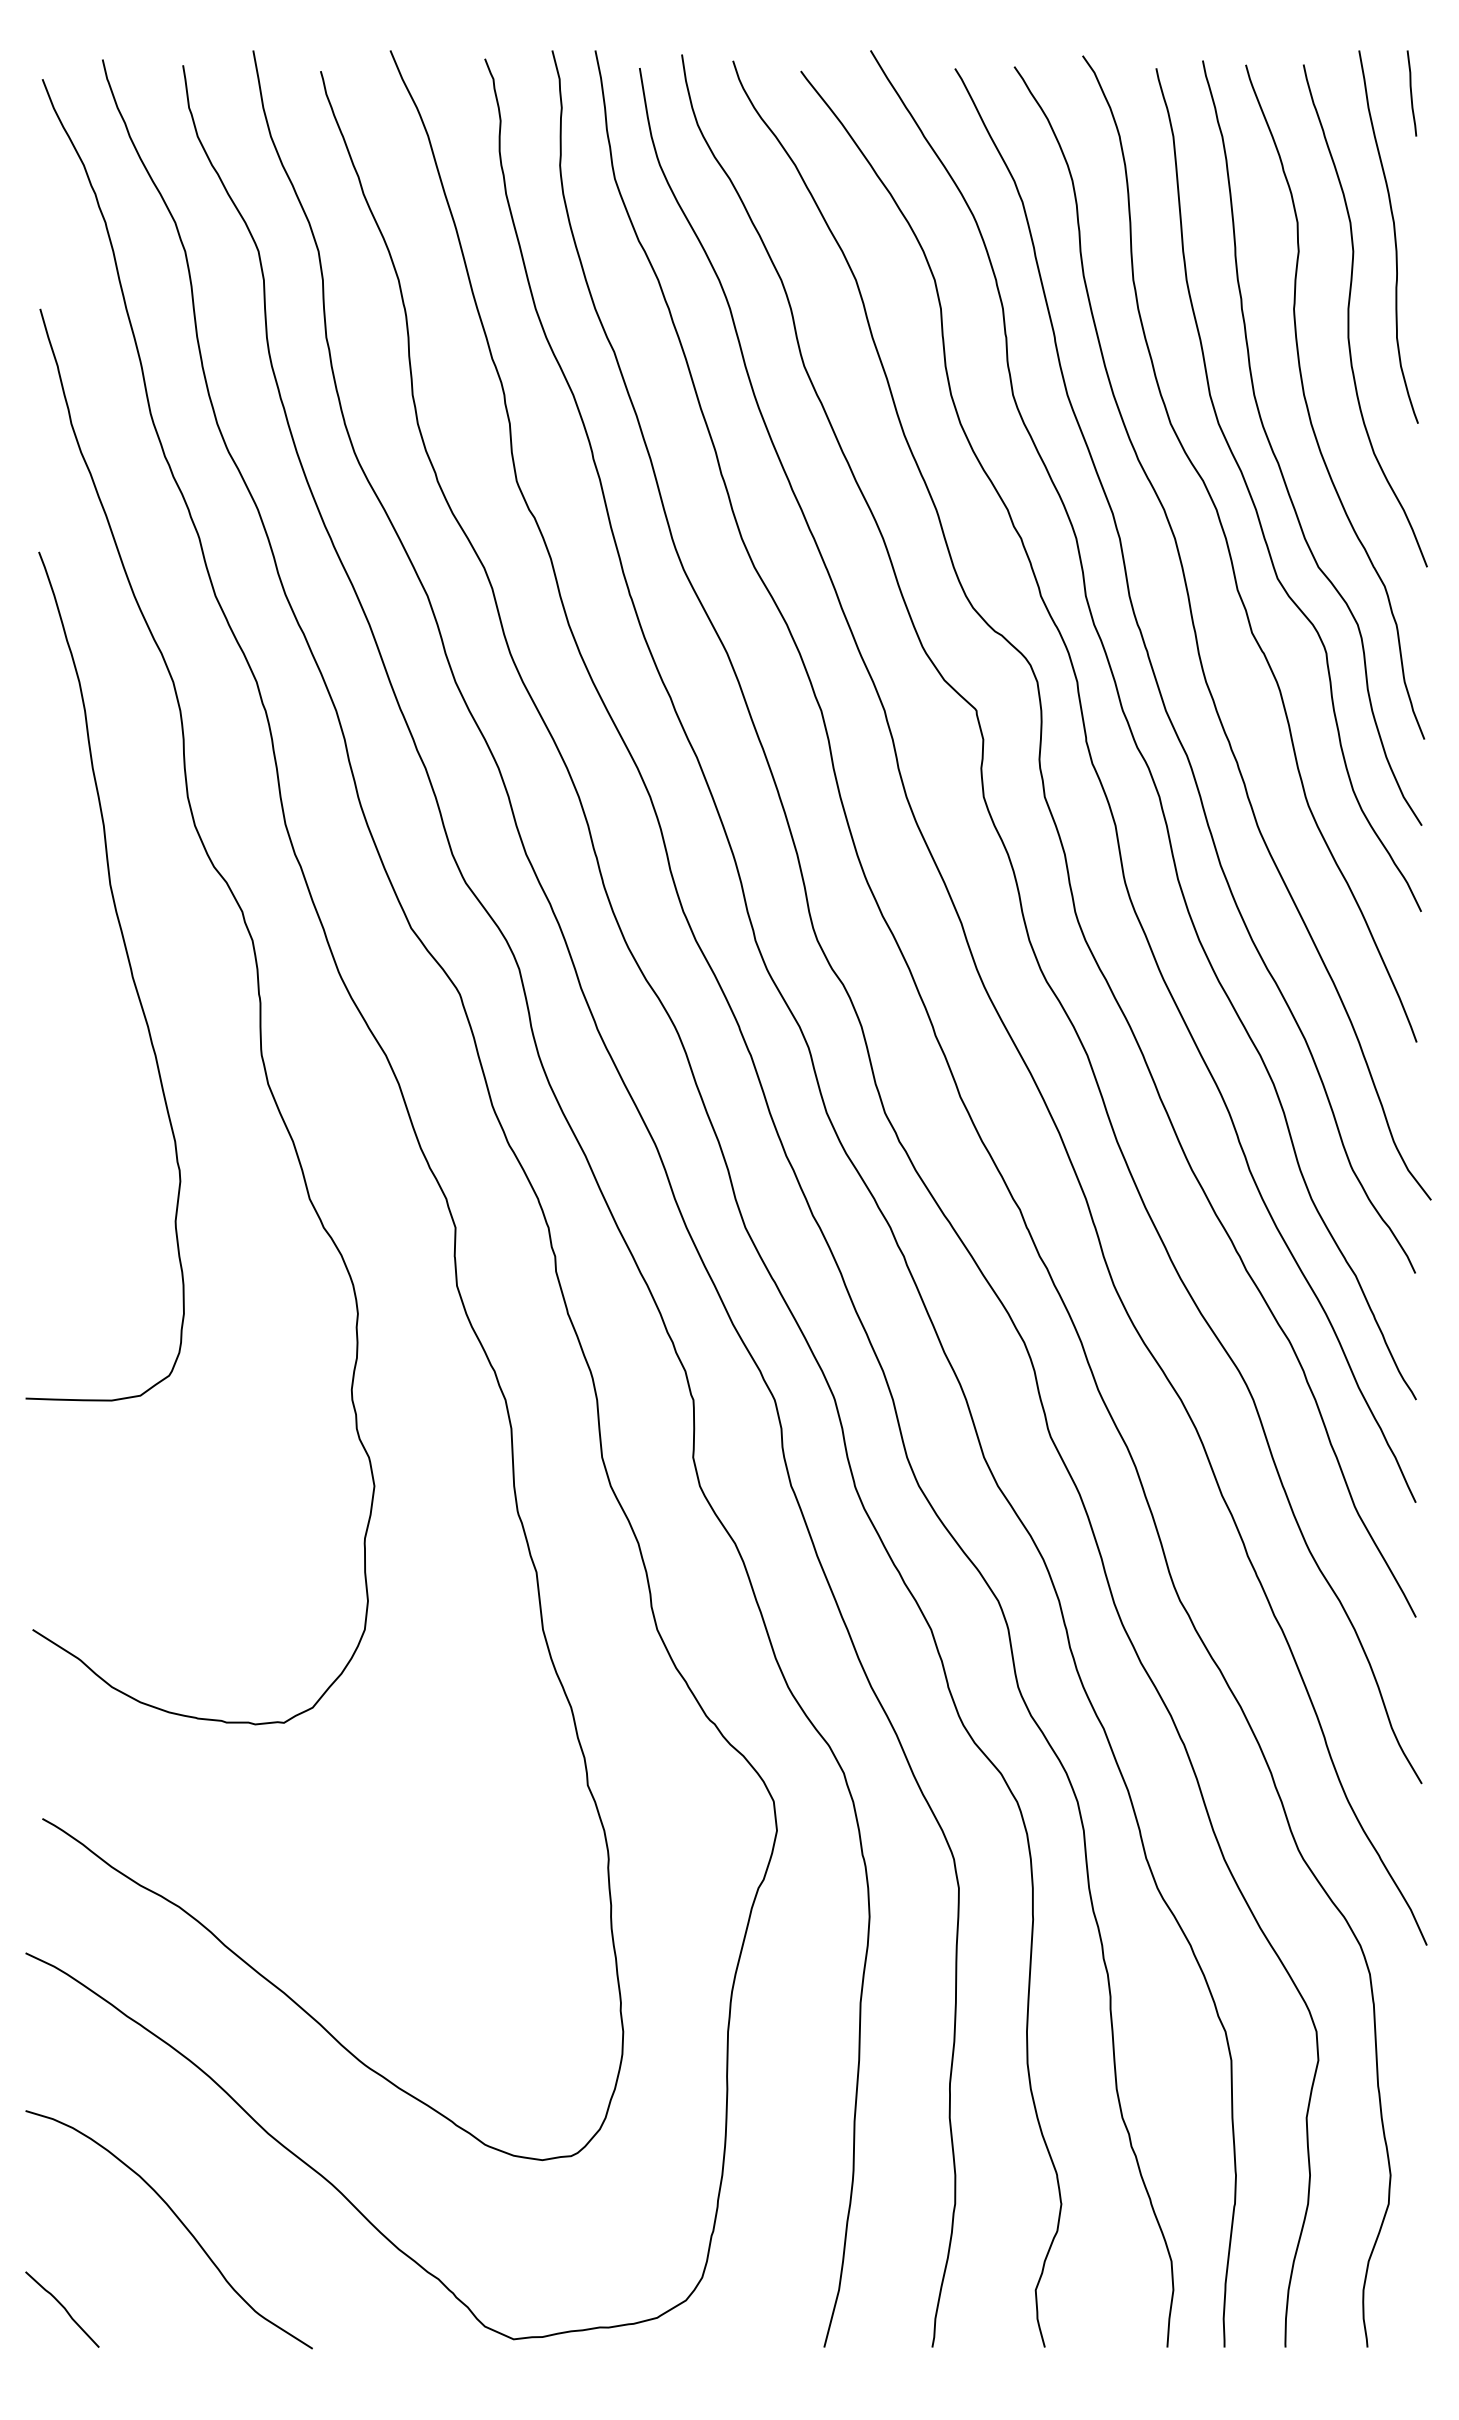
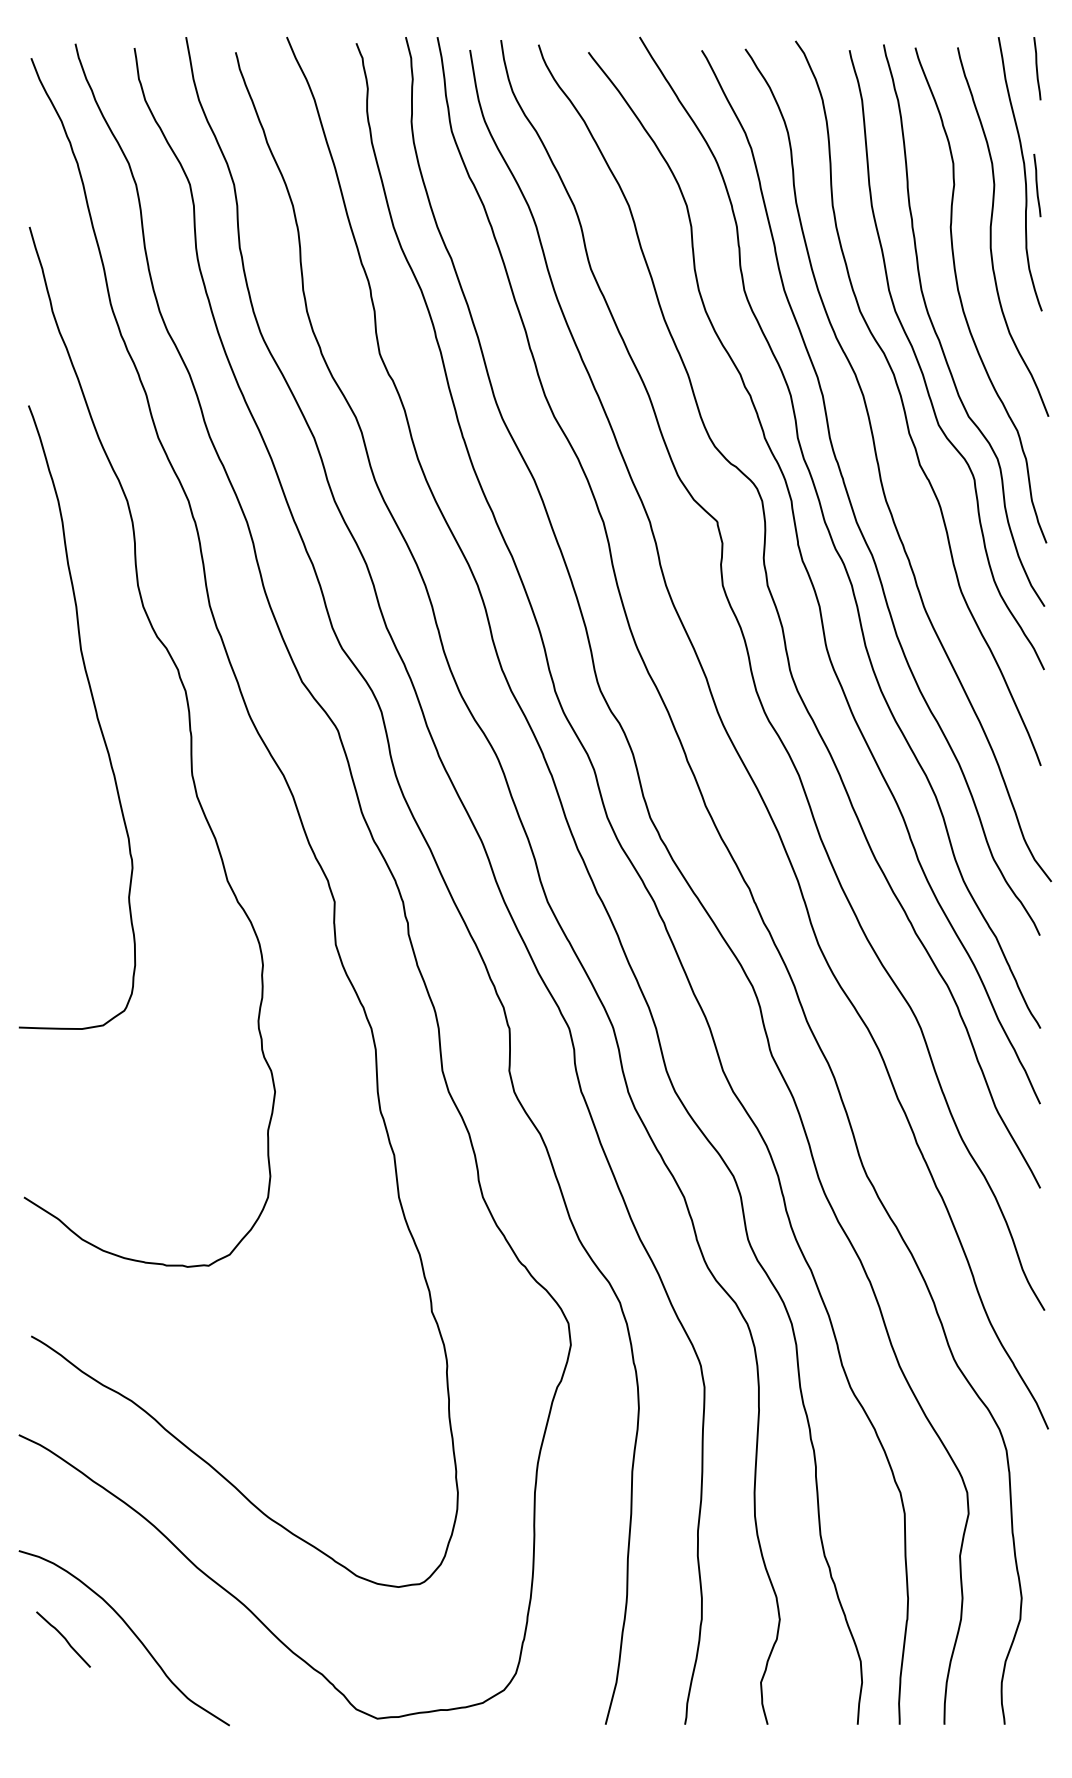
curve: (1411, 252) -> (1037, 185), added
curve: (63, 2308) -> (64, 1638), moved

